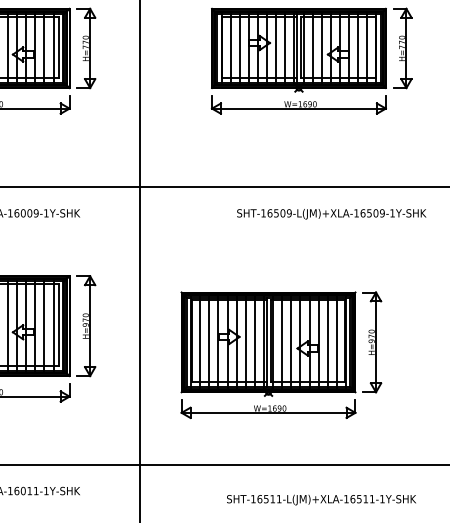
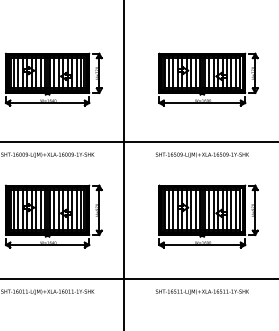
text: (329, 212) -> (201, 154), moved
part: (281, 354) -> (208, 216), moved
text: (319, 498) -> (201, 291), moved

